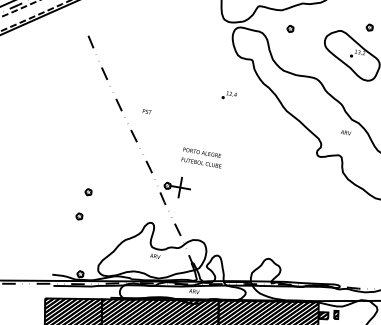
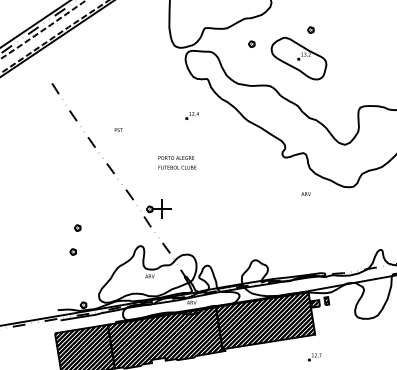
part: (290, 28) -> (251, 43), moved
text: (146, 112) -> (118, 130), moved
text: (345, 132) -> (305, 193), moved
text: (202, 157) -> (177, 162), moved

